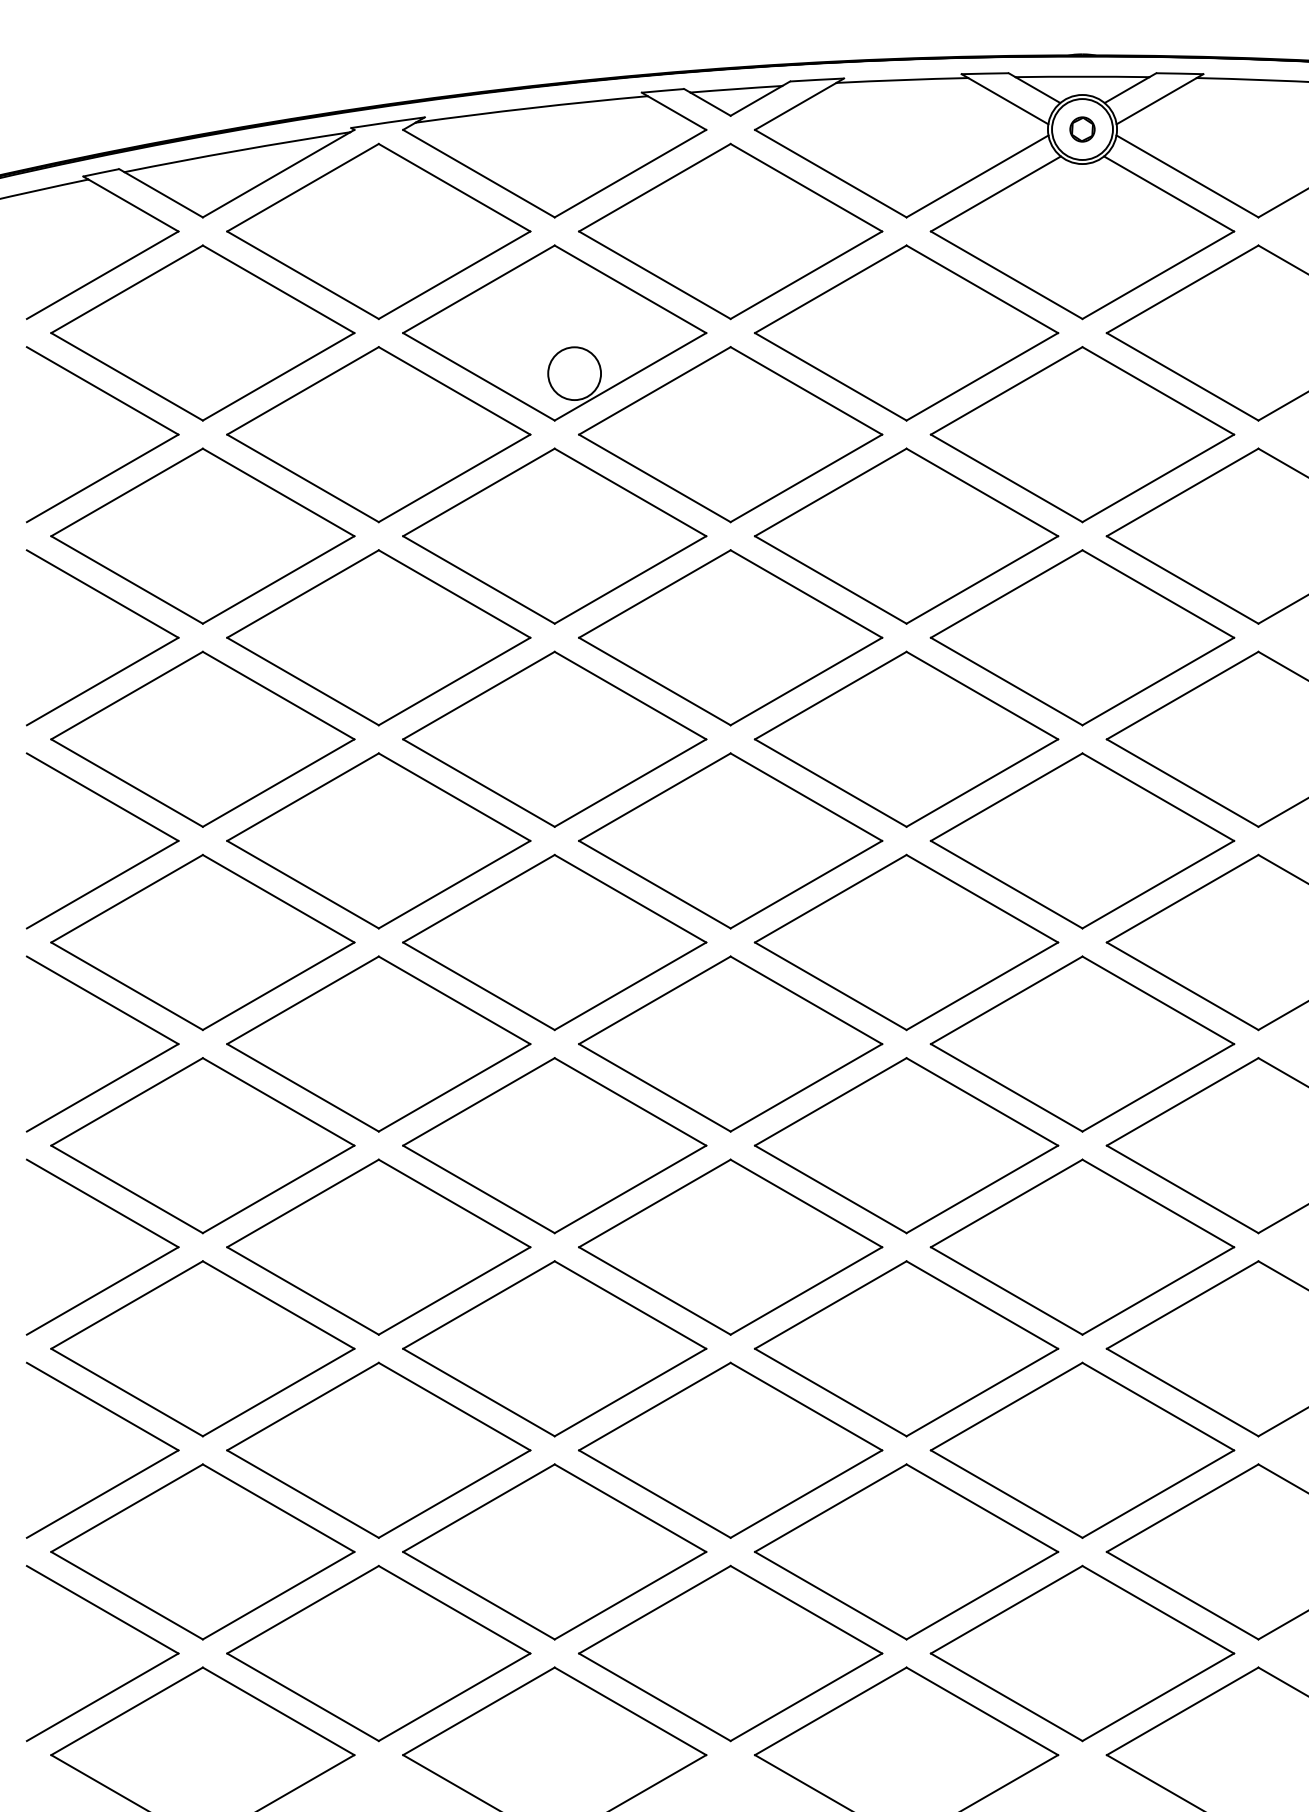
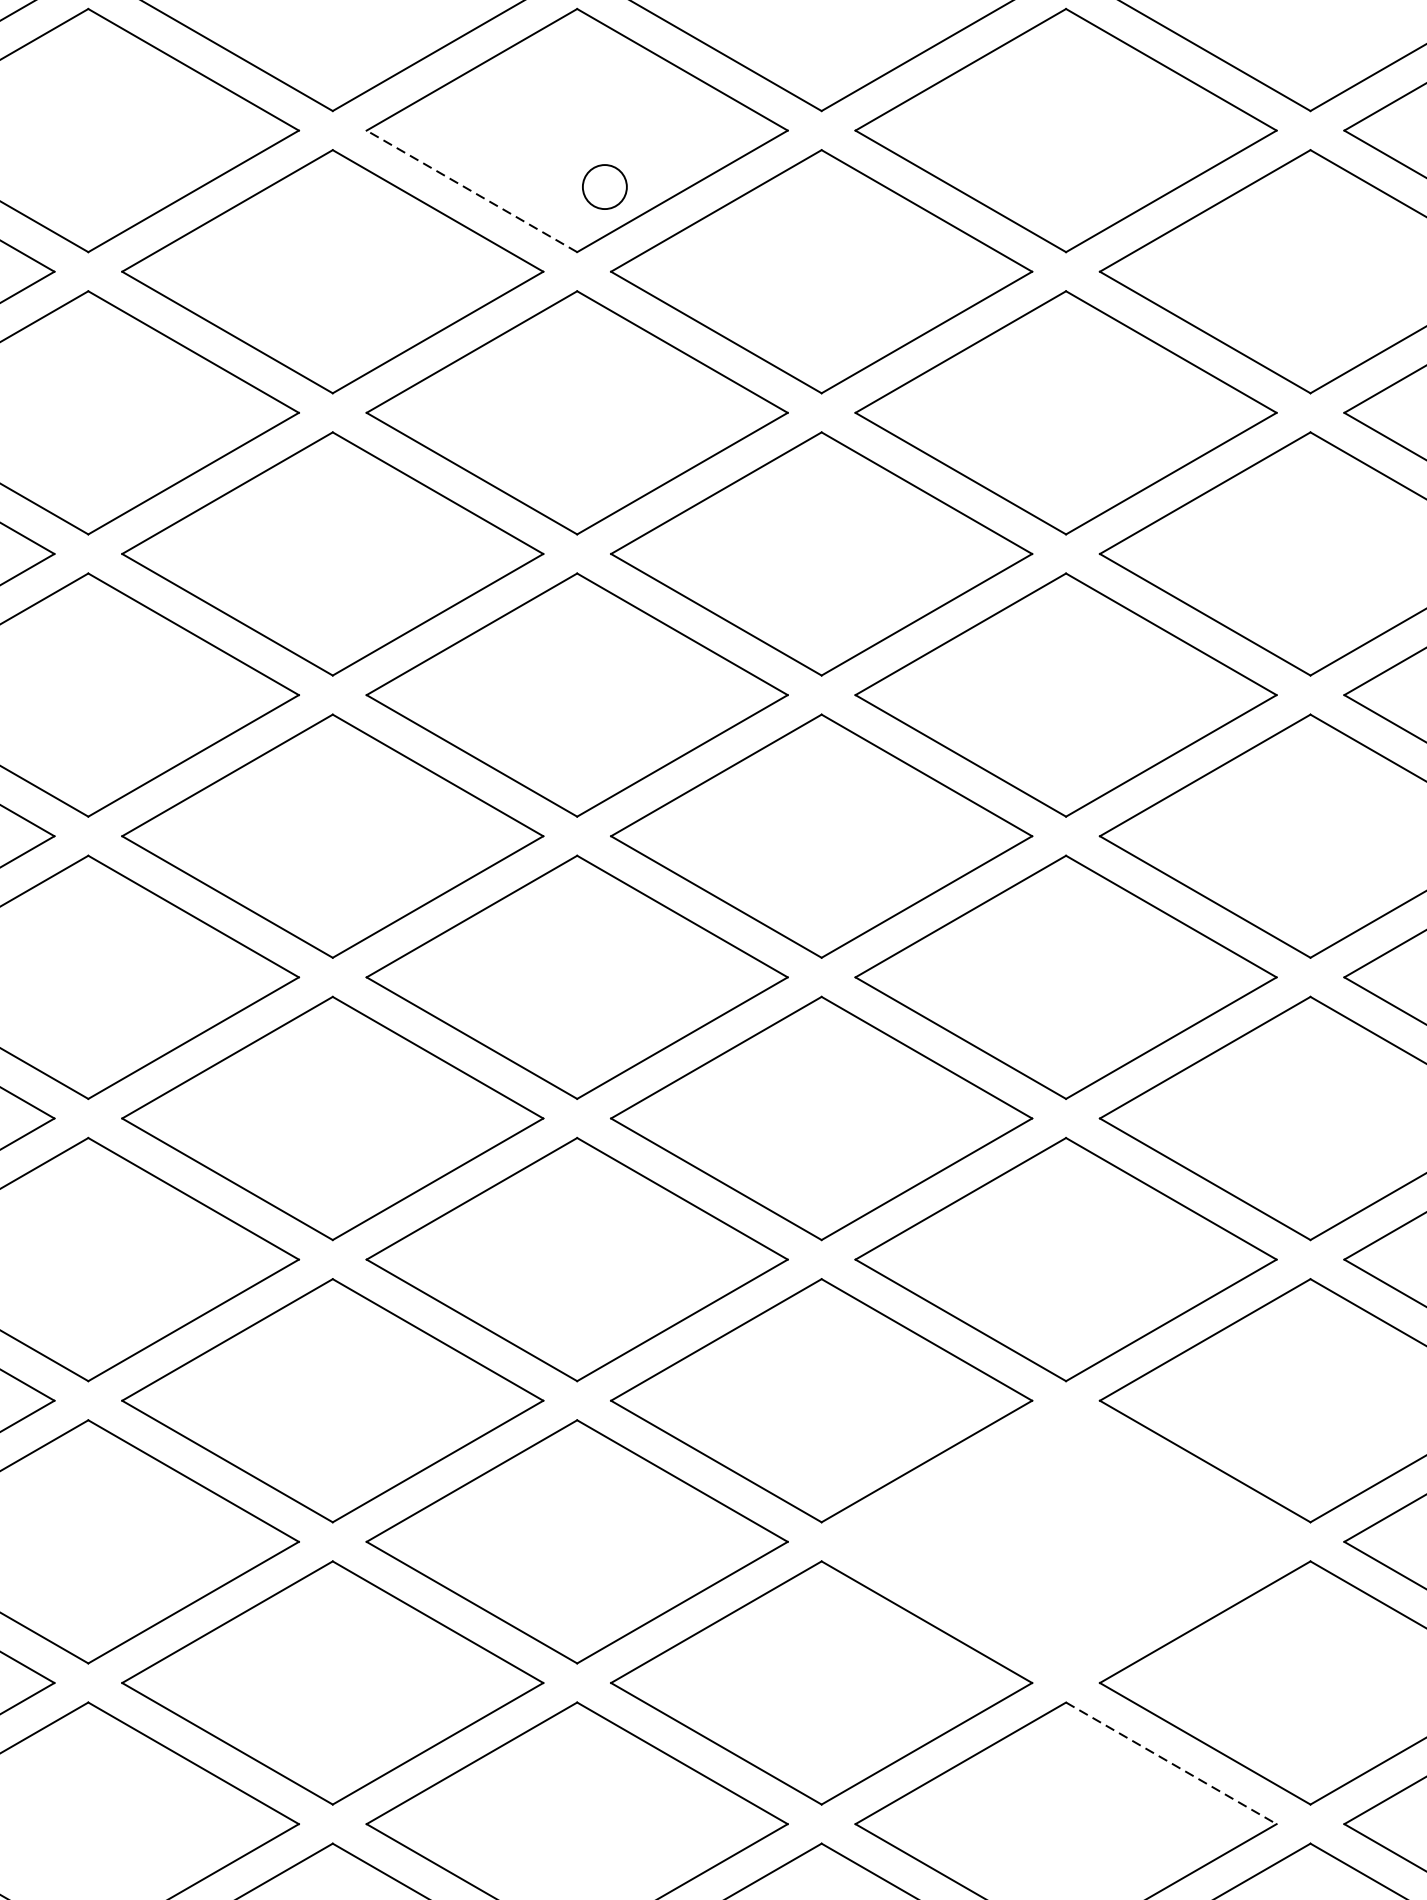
circle: (574, 373) -> (604, 186), size x0.6
line: (478, 376) -> (471, 190), solid -> dashed
part: (906, 1348) -> (1065, 1541), removed
line: (982, 1508) -> (1171, 1763), solid -> dashed

